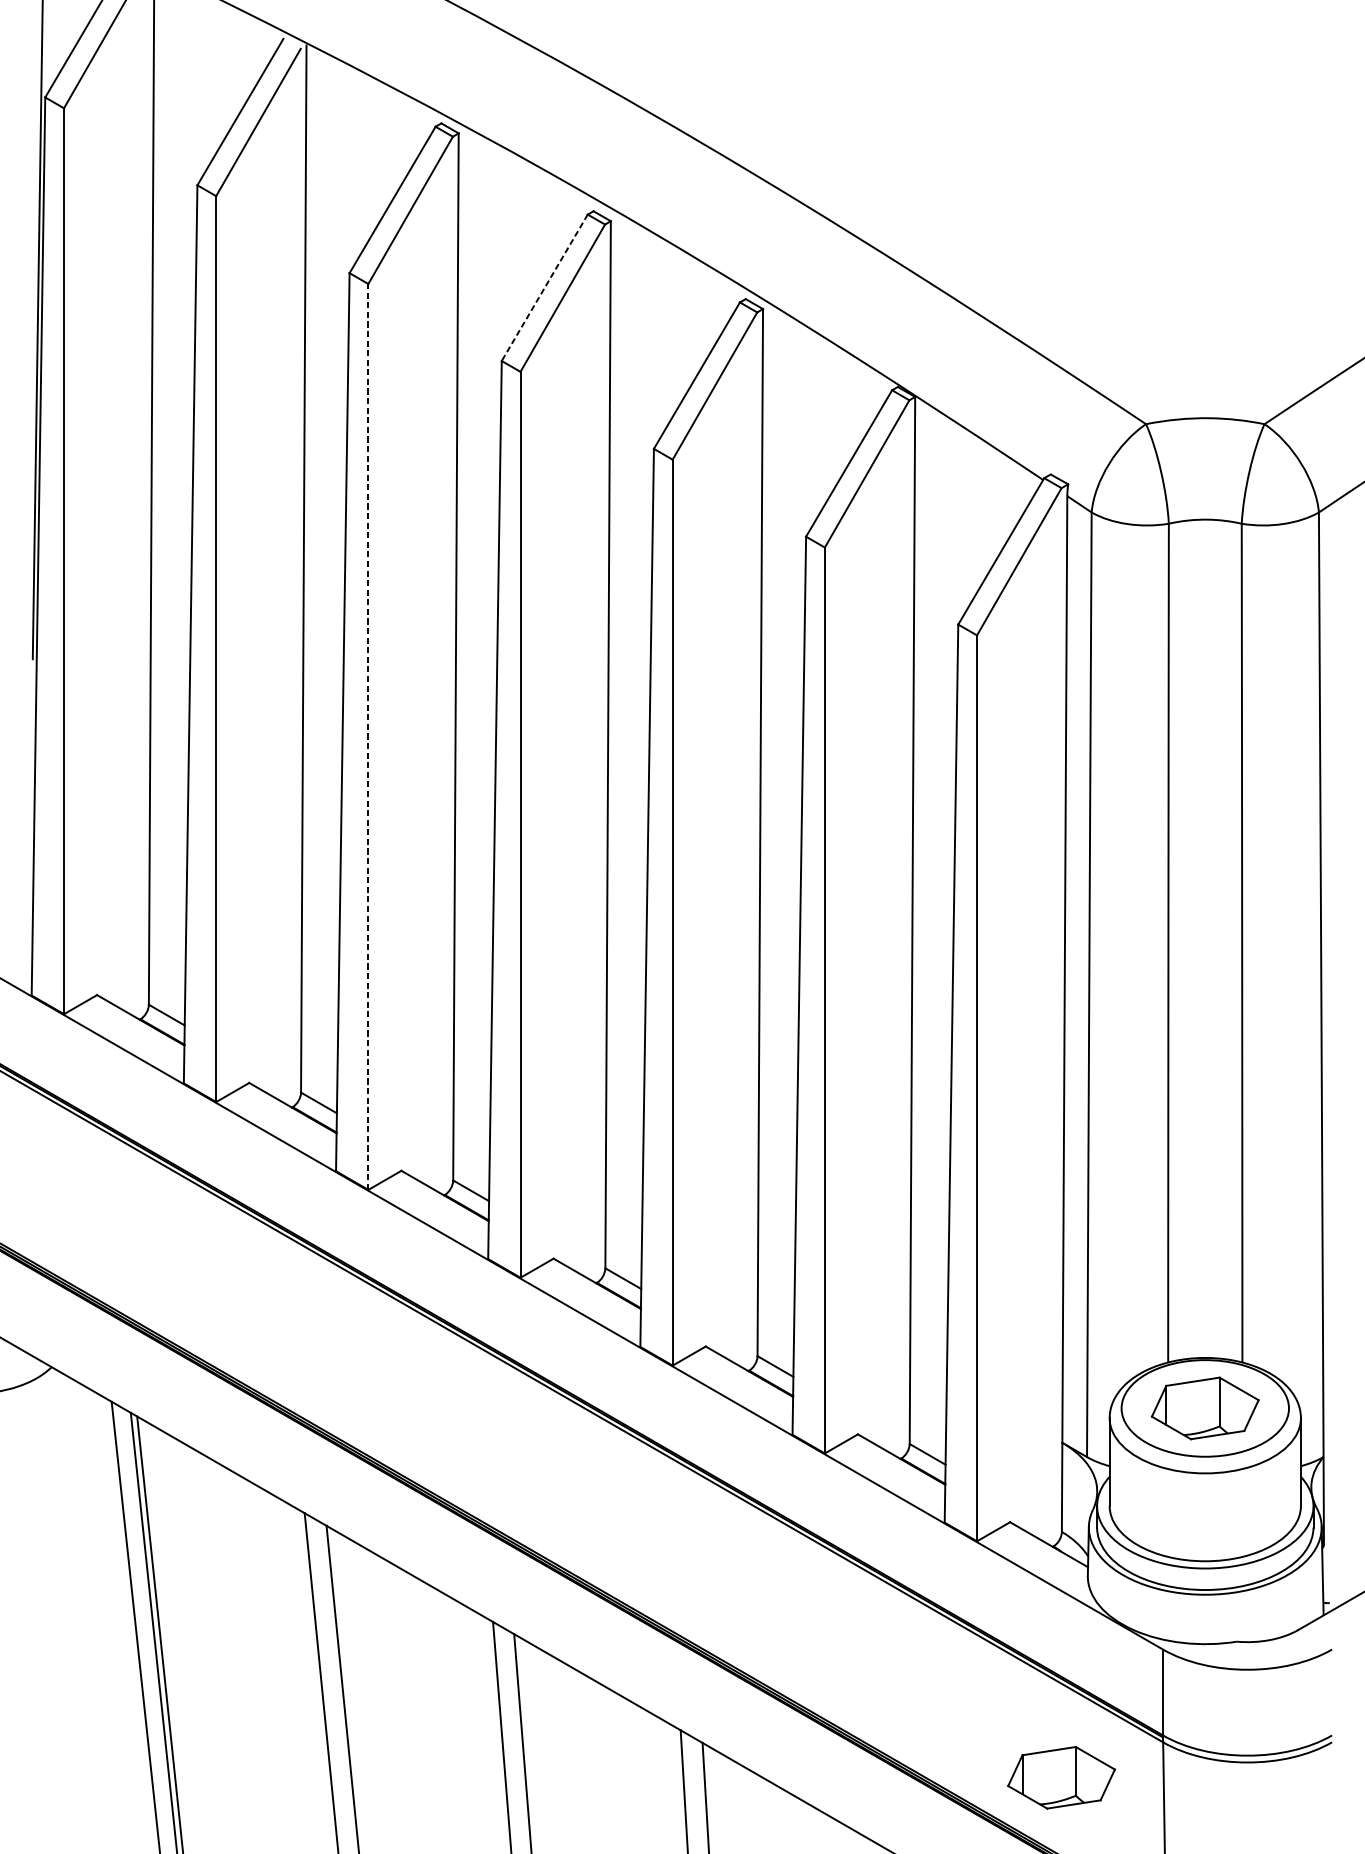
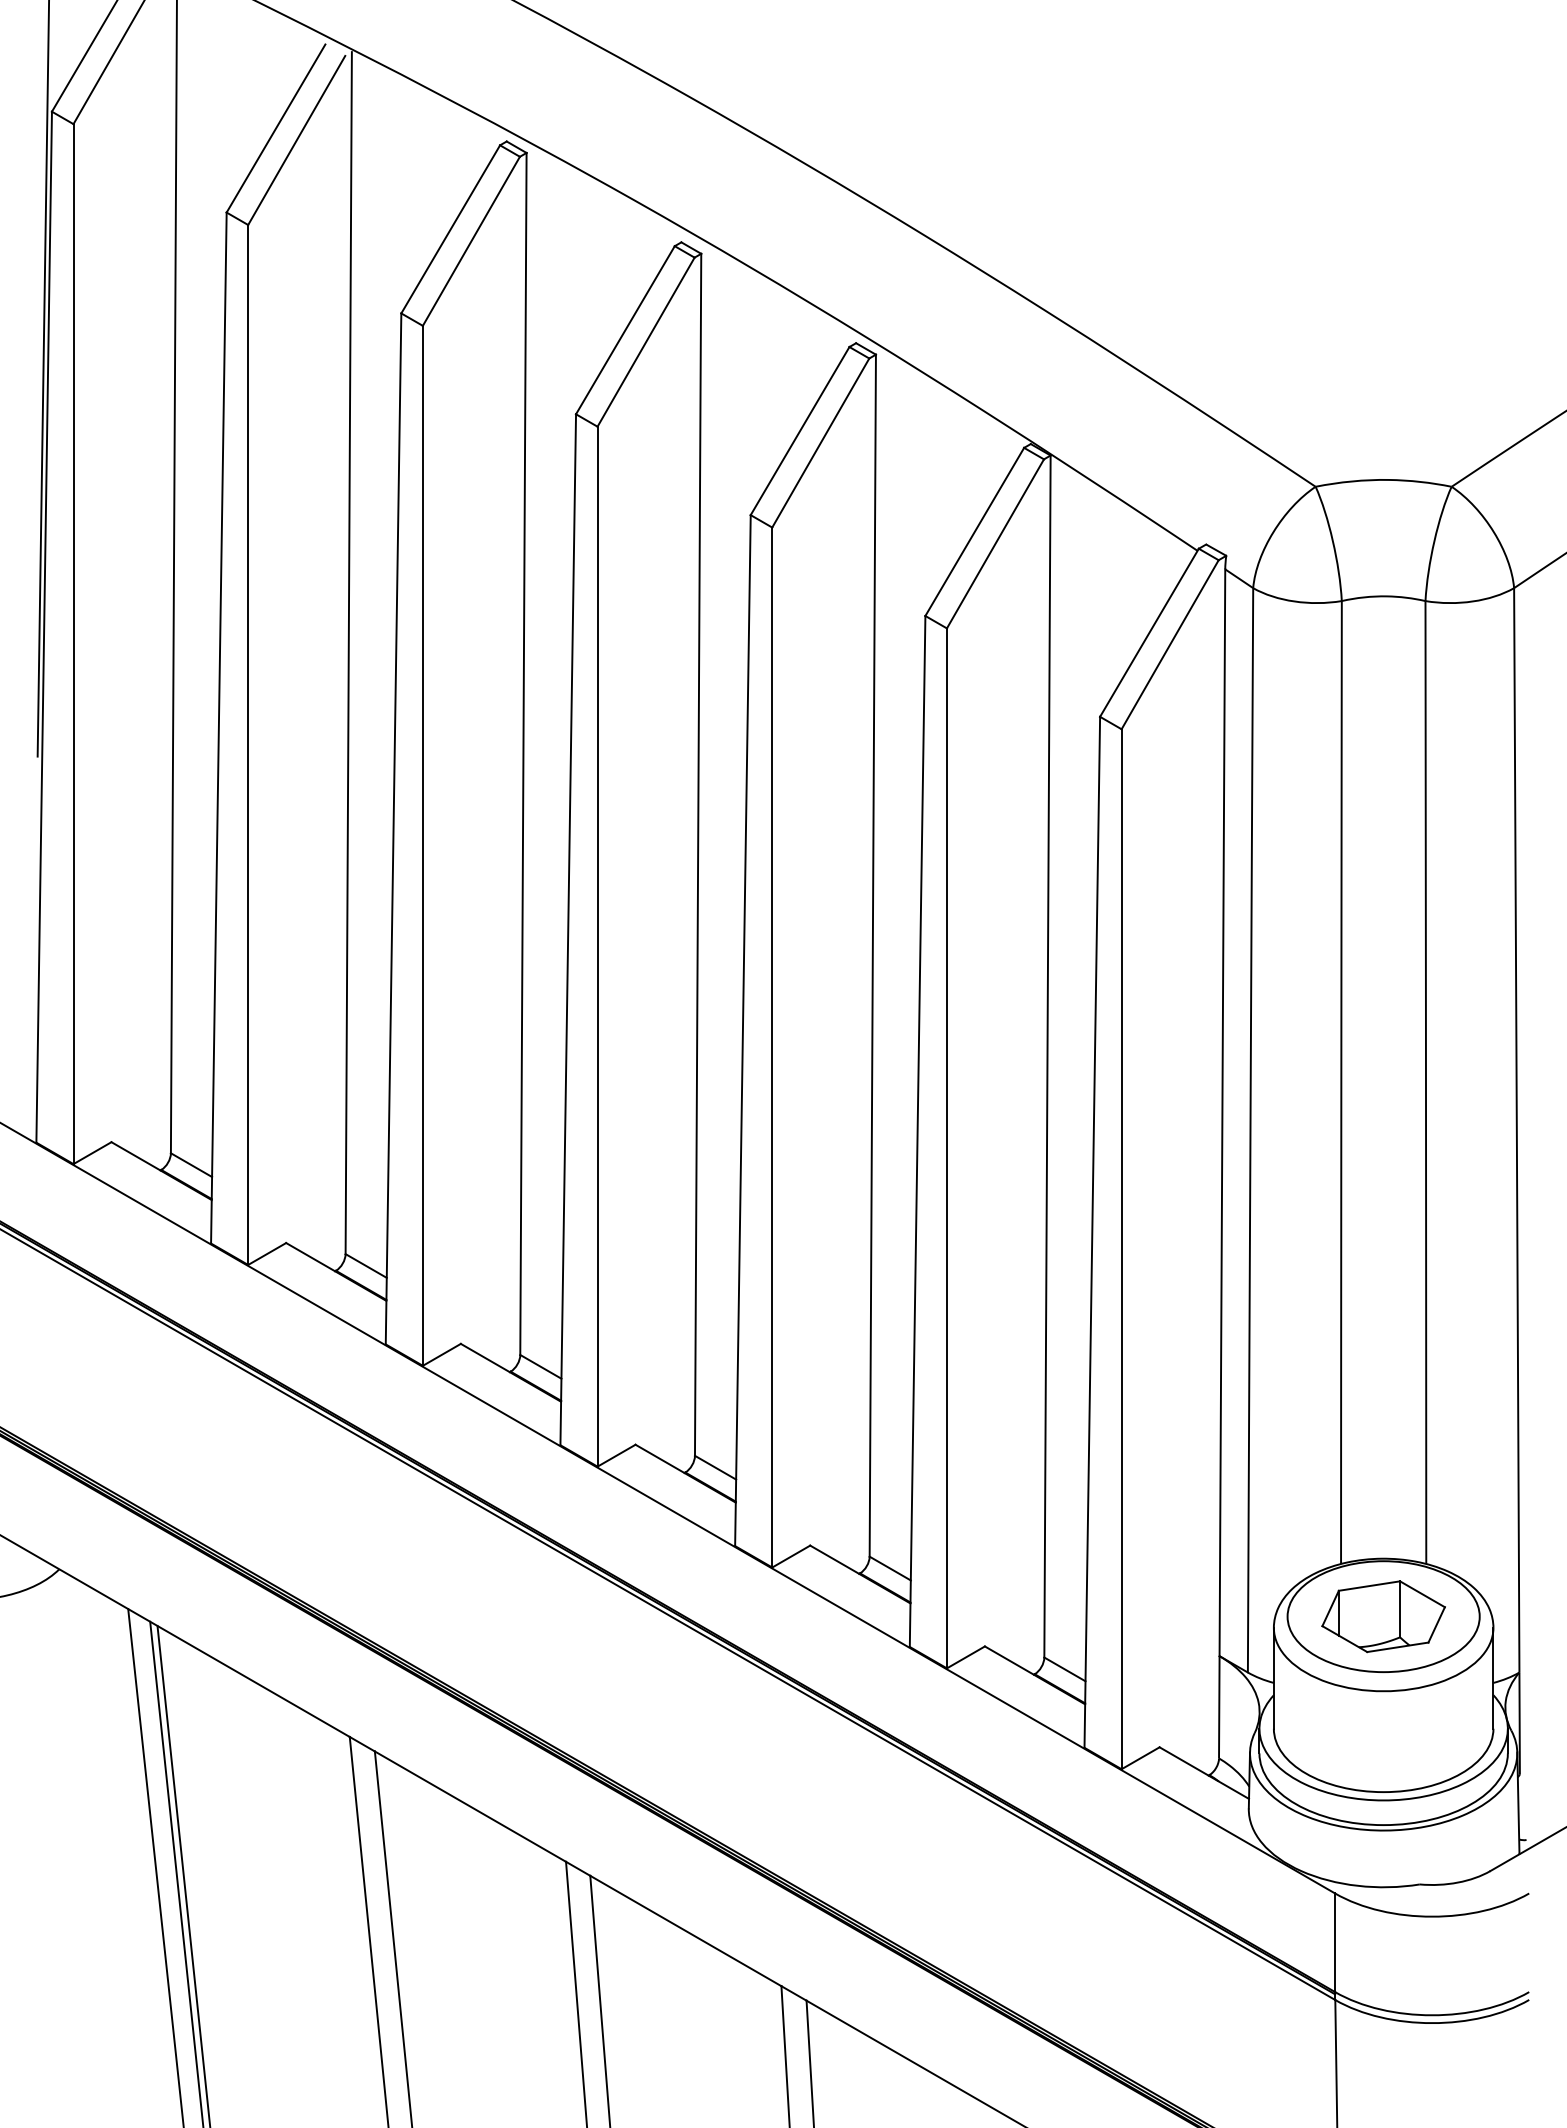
line: (544, 288) -> (625, 330), dashed -> solid
line: (368, 736) -> (422, 845), dashed -> solid
part: (1061, 1777) -> (1218, 2040), removed

